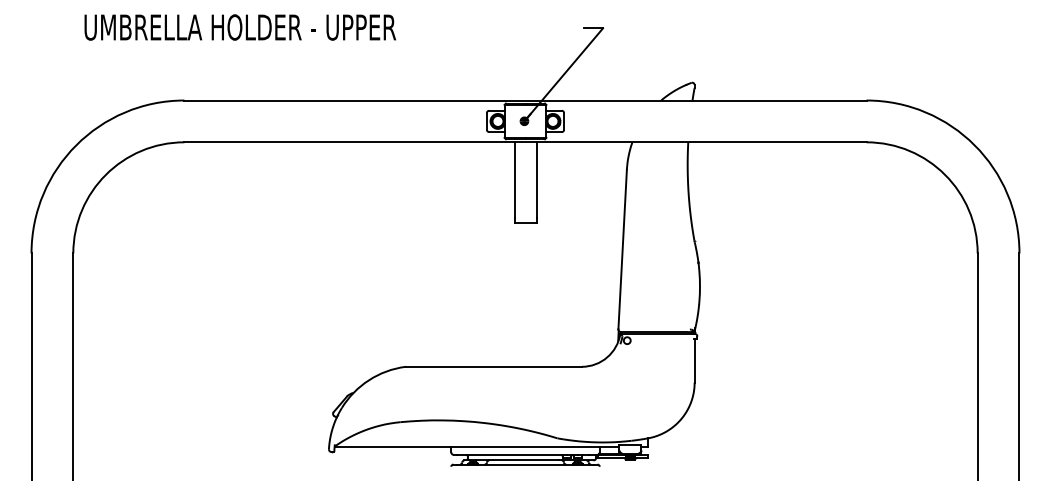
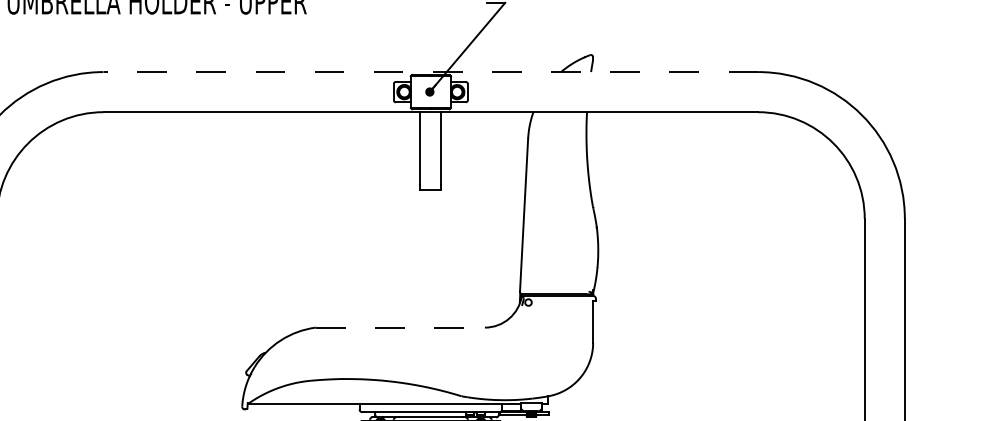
line: (525, 100) -> (430, 72), solid -> dashed
line: (493, 366) -> (400, 327), solid -> dashed

